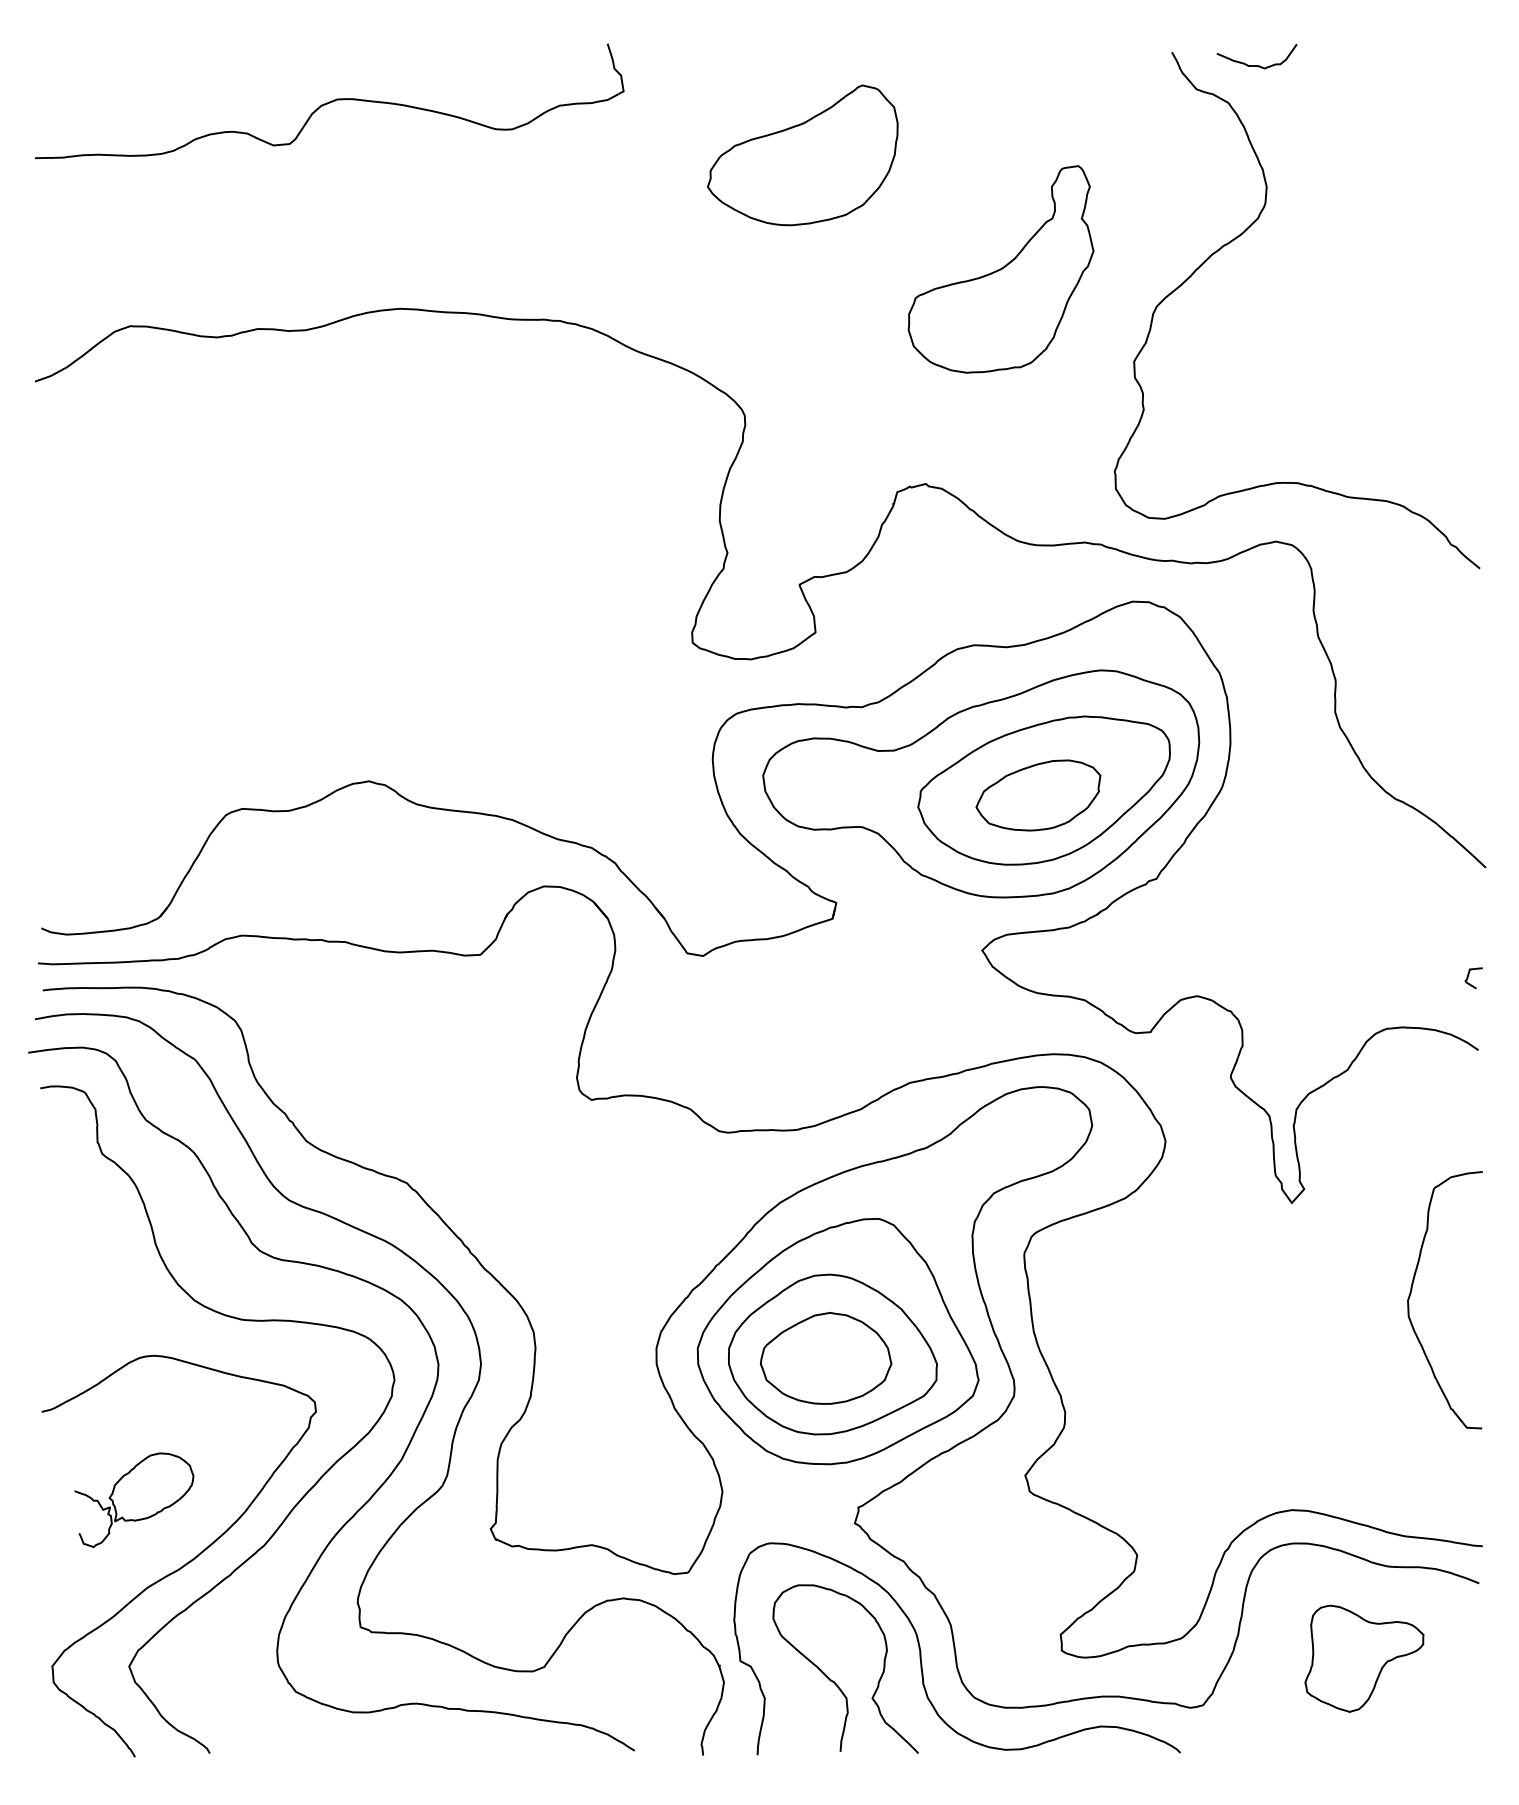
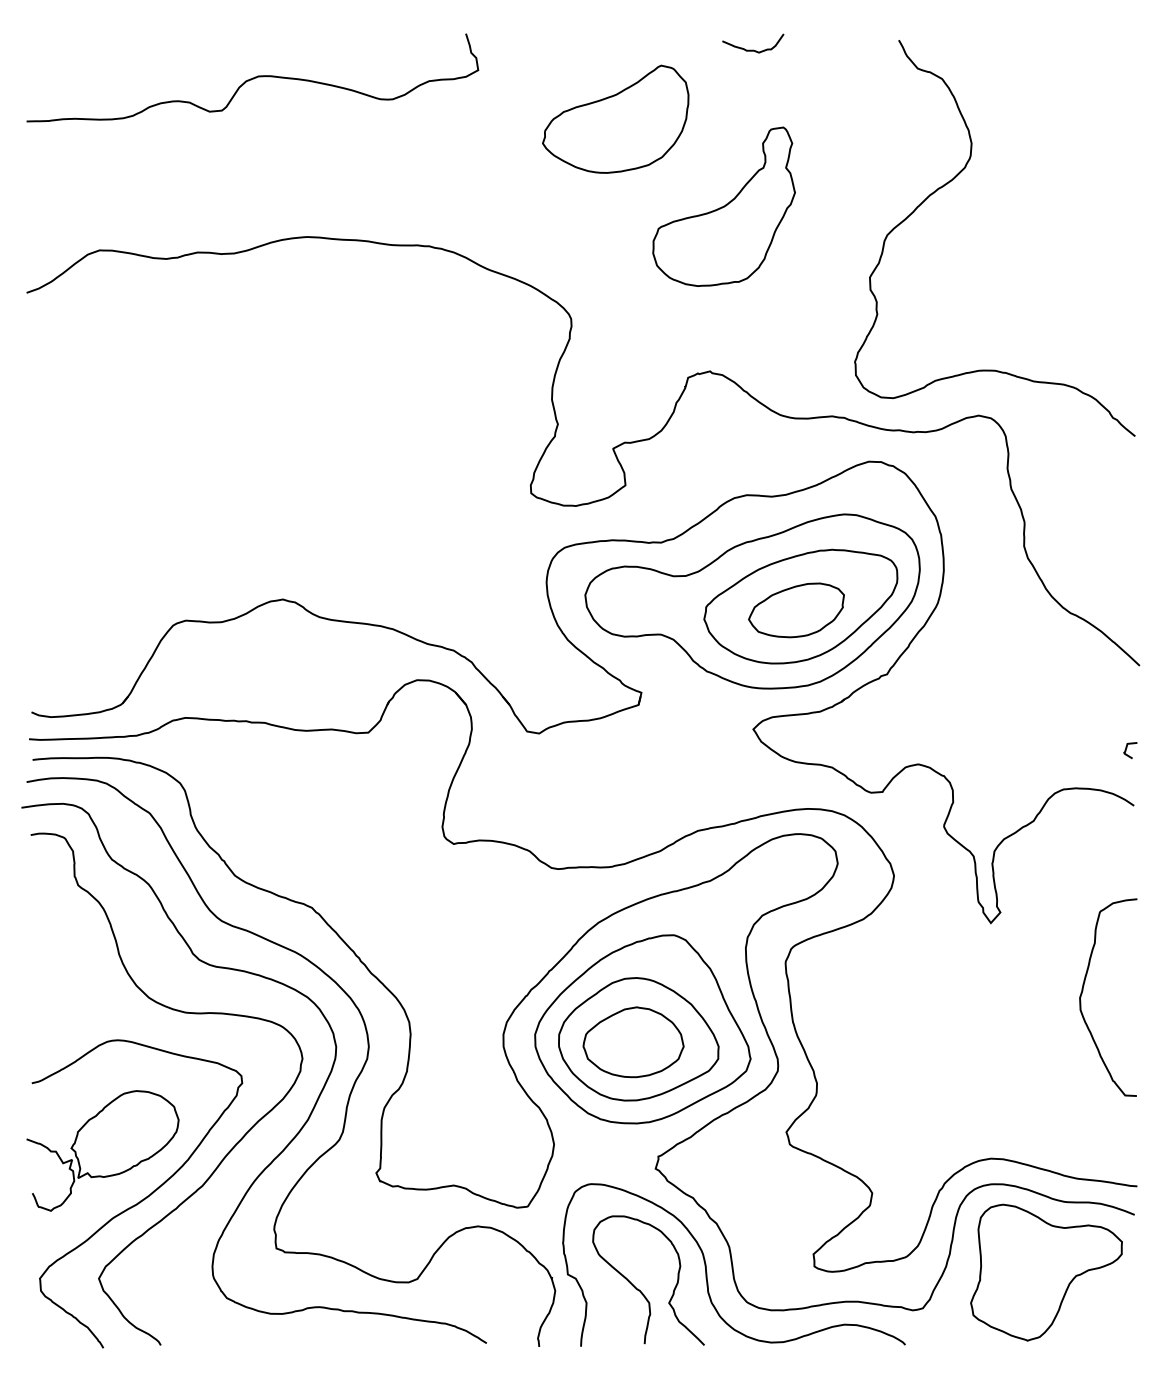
curve: (1256, 65) -> (752, 50), moved
part: (1000, 269) -> (723, 206), moved
part: (133, 1500) -> (102, 1151), size x1.67
part: (1364, 1658) -> (1046, 1272), size x1.67

